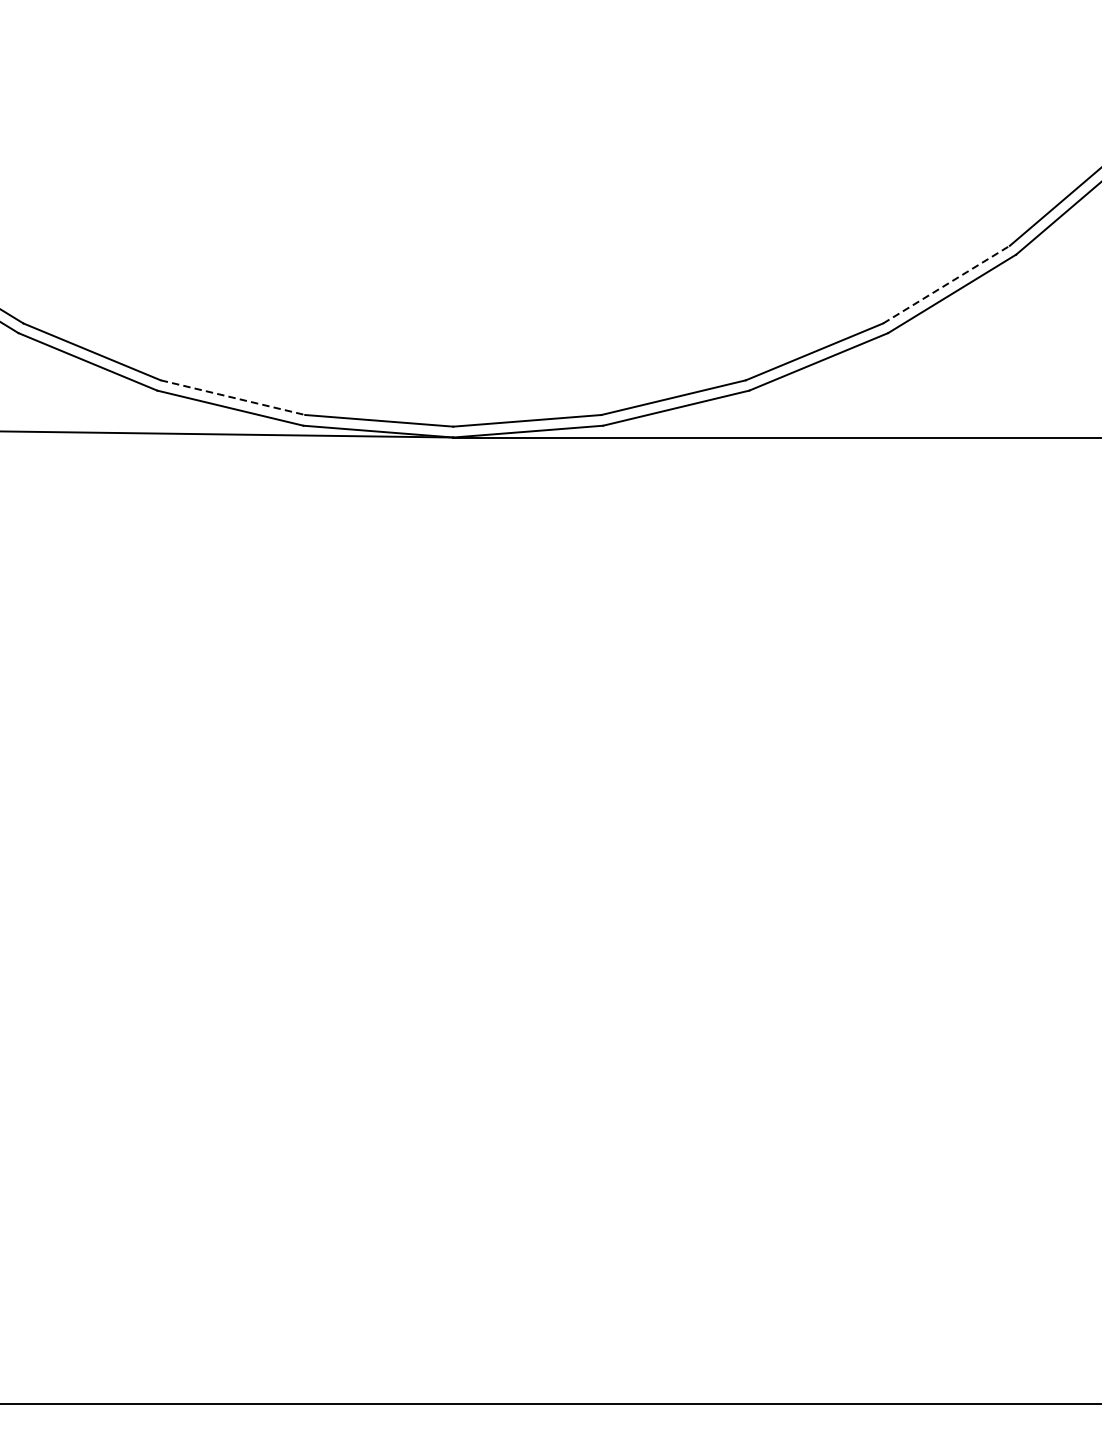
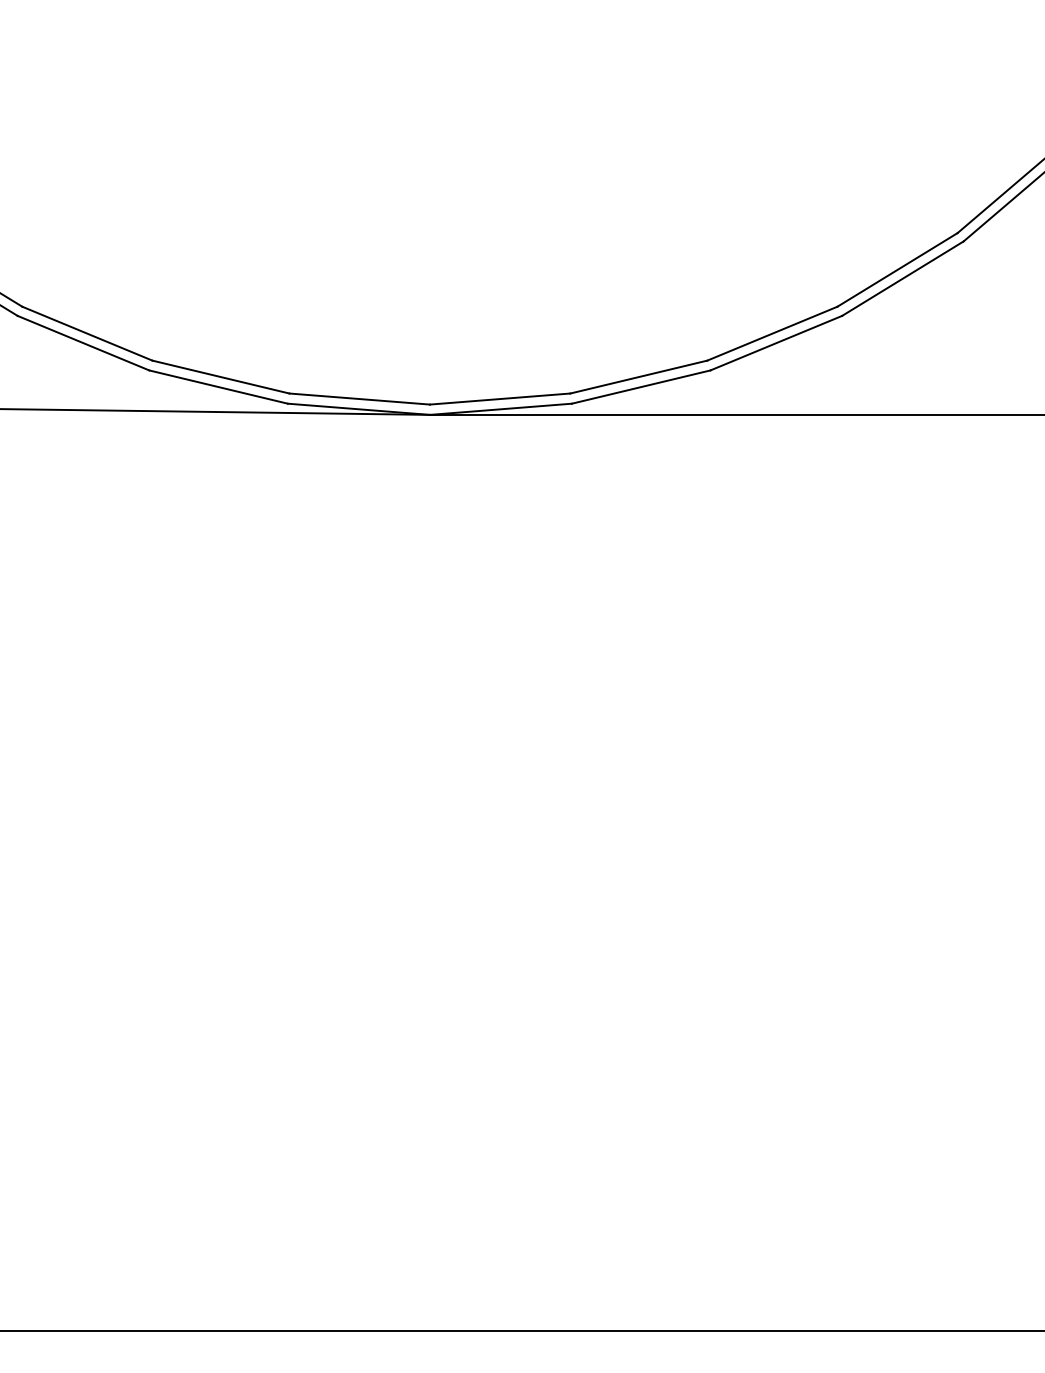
line: (946, 284) -> (897, 269), dashed -> solid
line: (233, 398) -> (221, 377), dashed -> solid

